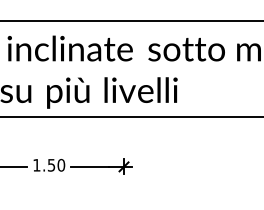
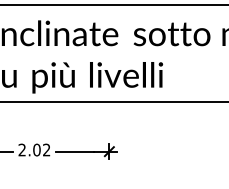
text: (49, 164) -> (34, 149), 1.50 -> 2.02

